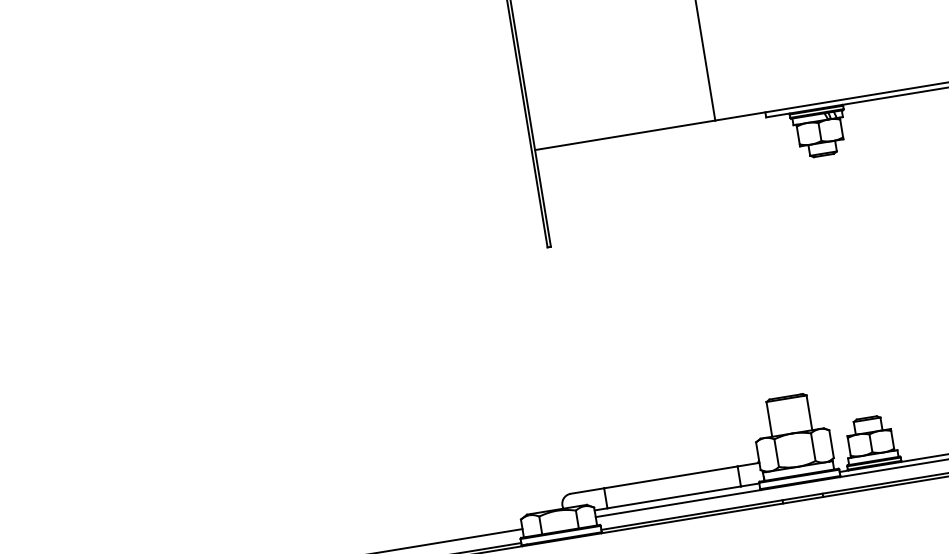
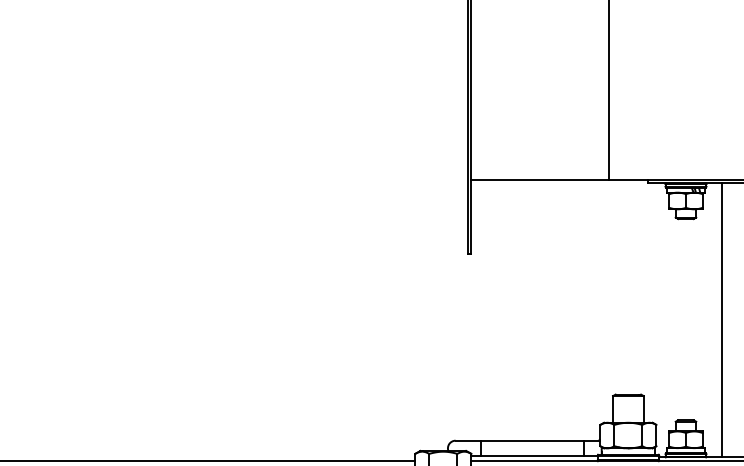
line: (893, 280) -> (722, 320), added

